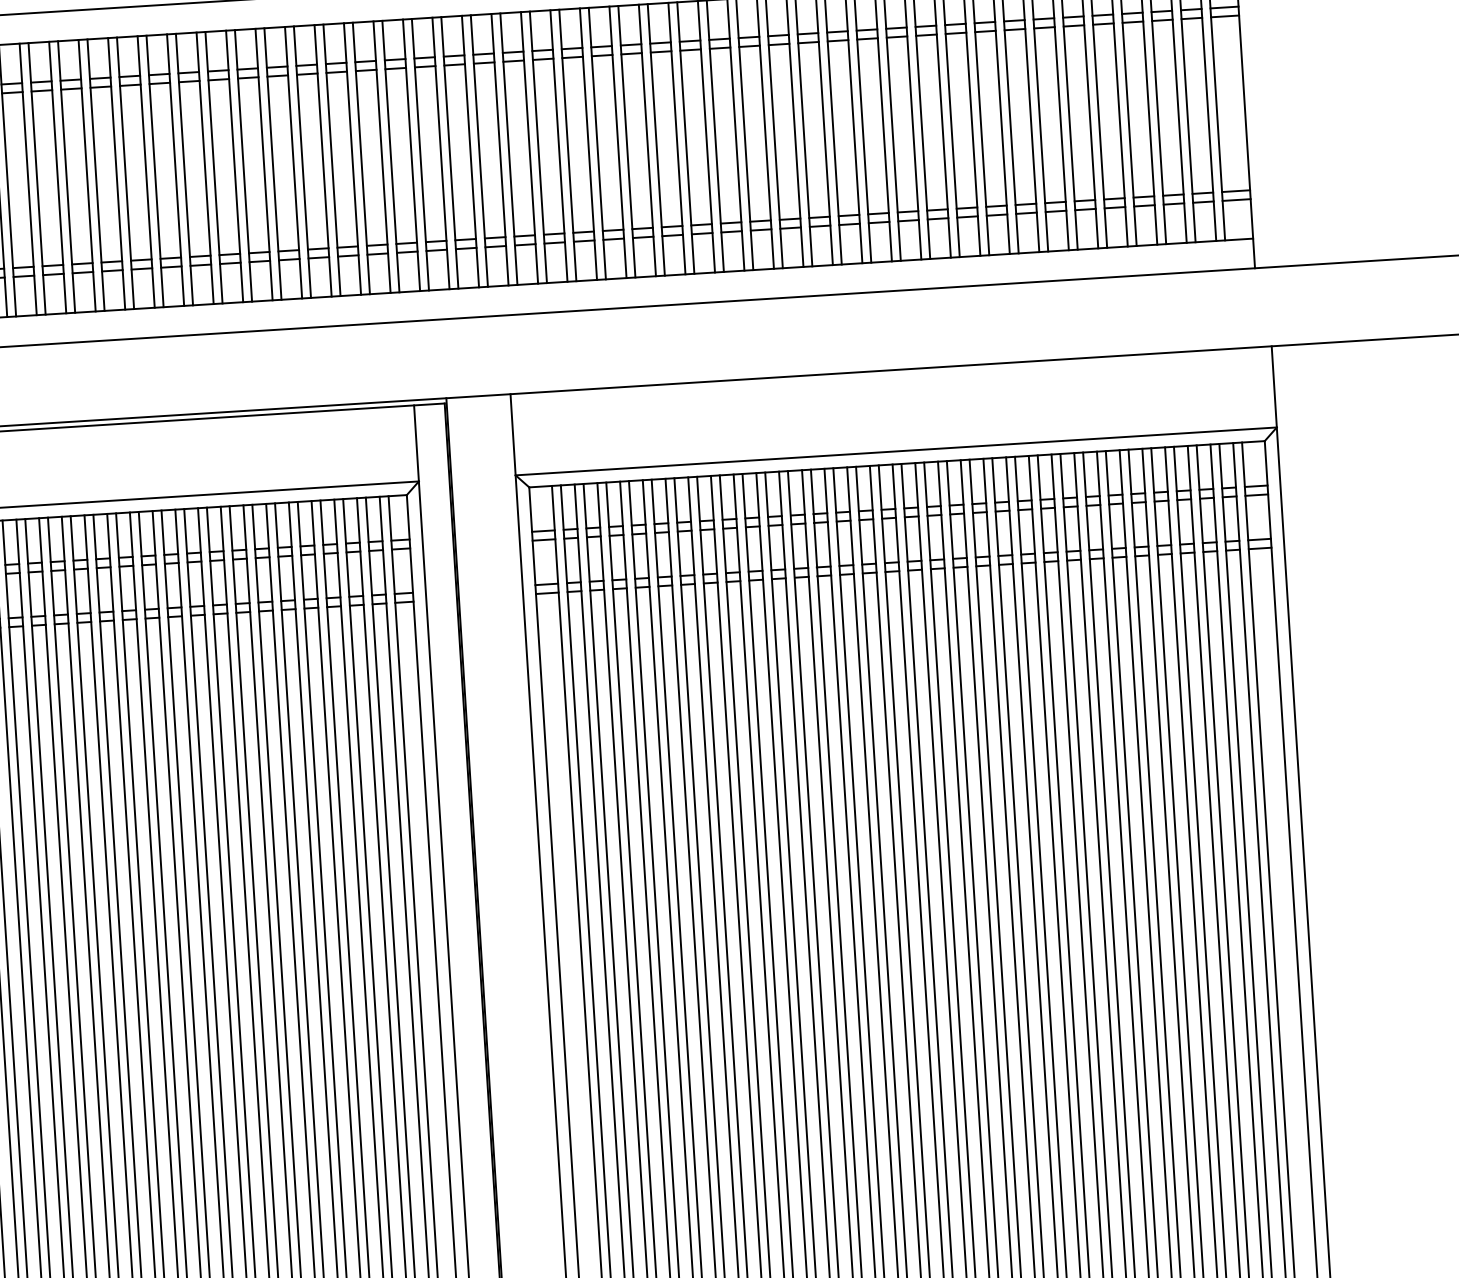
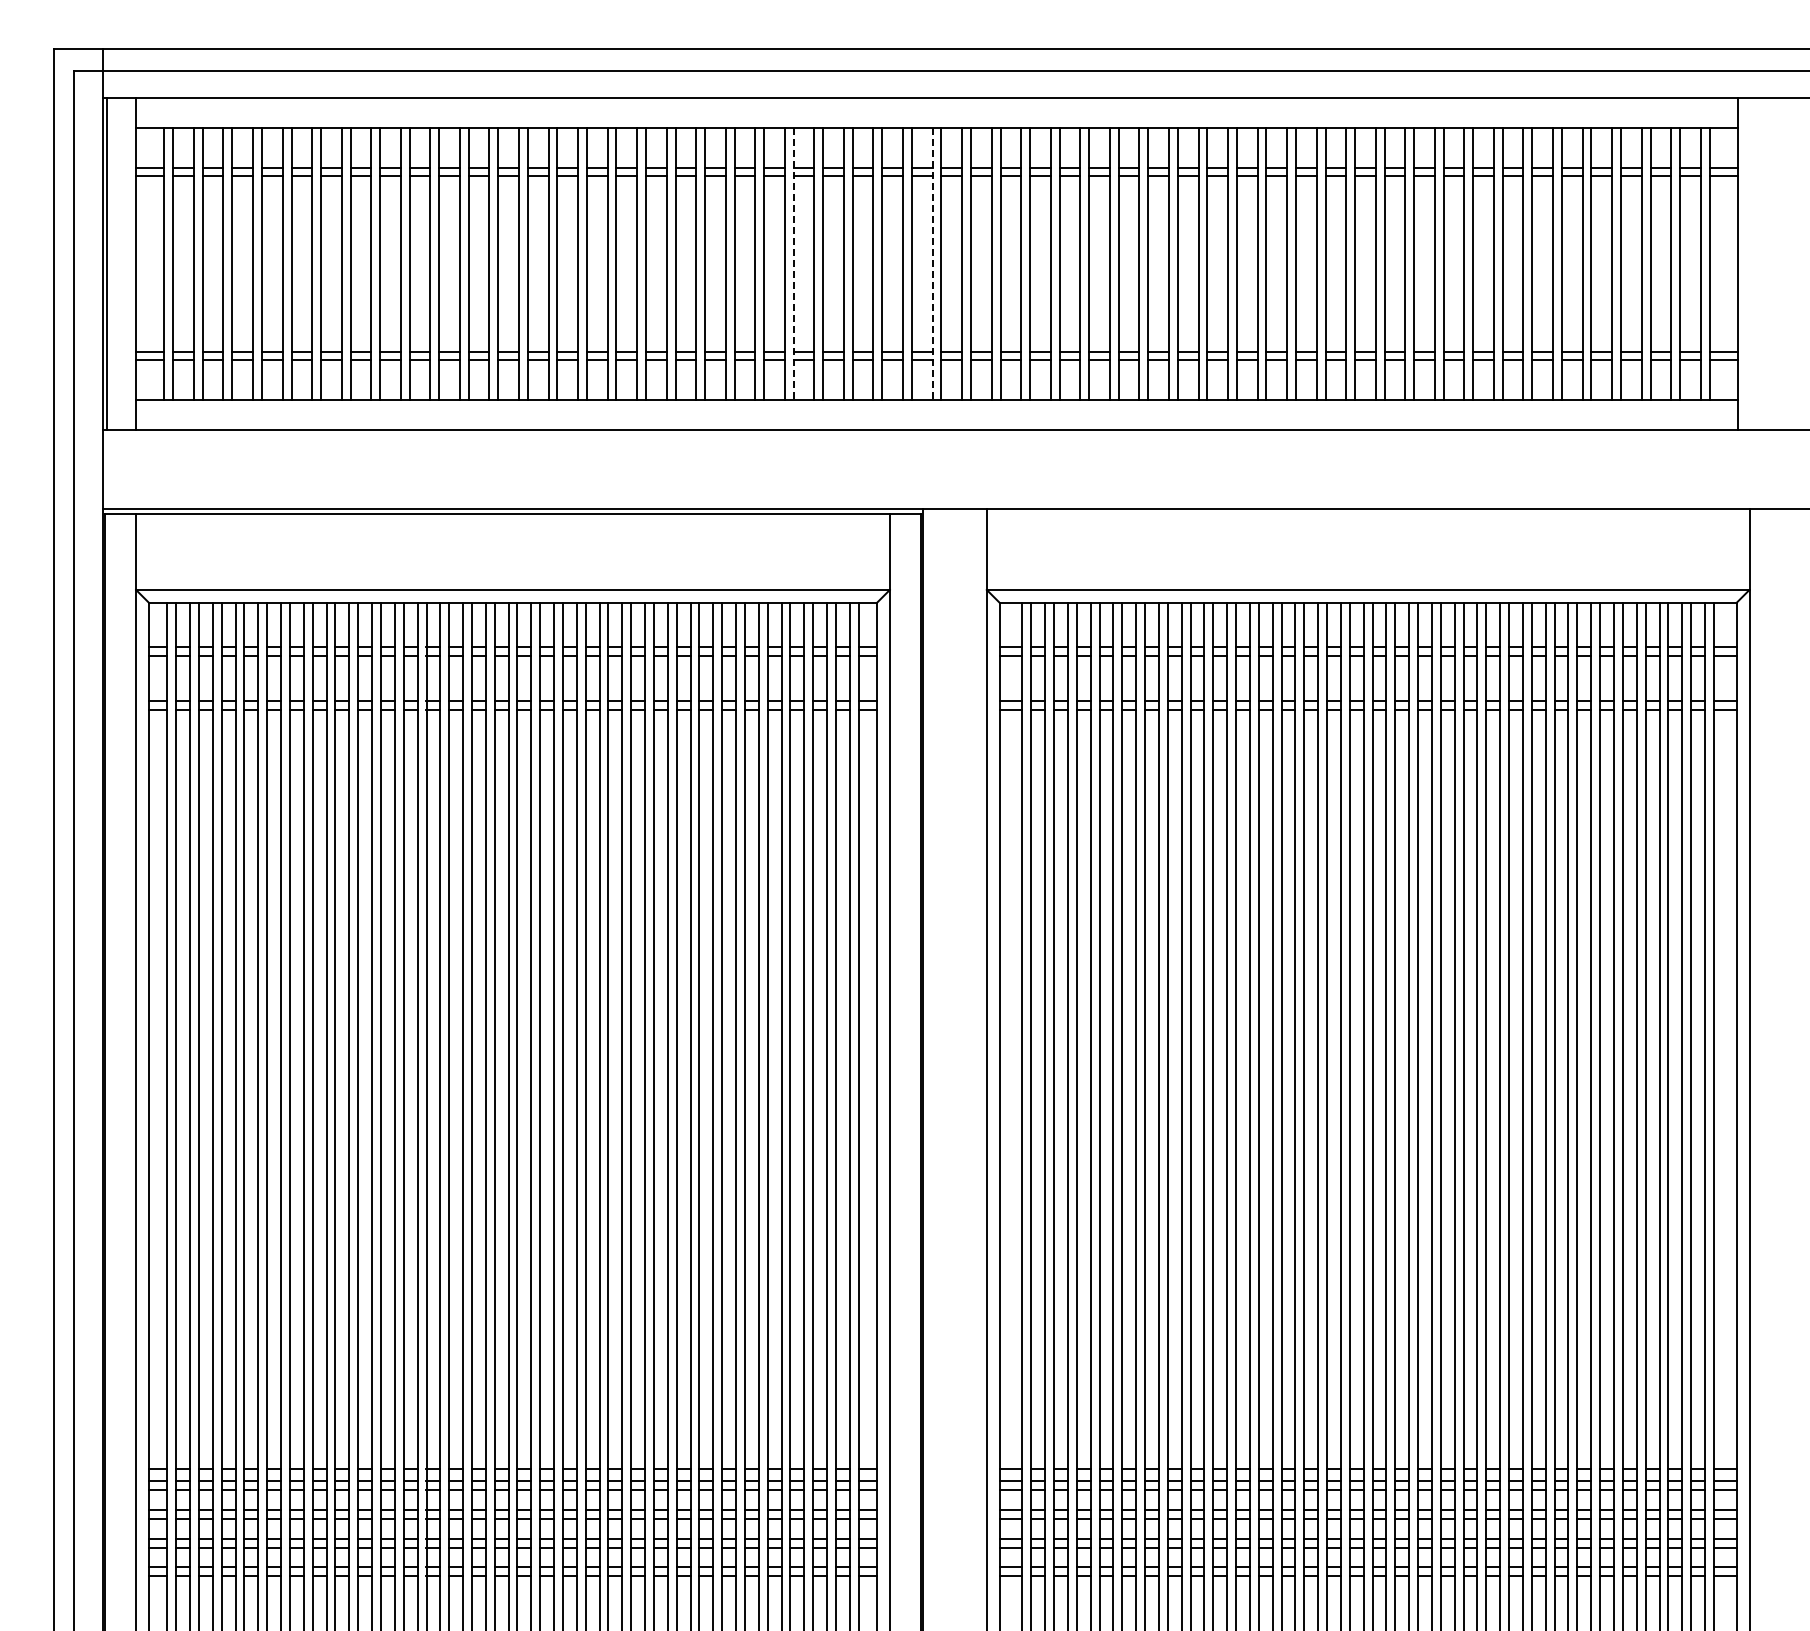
line: (440, 153) -> (932, 264), solid -> dashed
line: (302, 162) -> (793, 264), solid -> dashed

